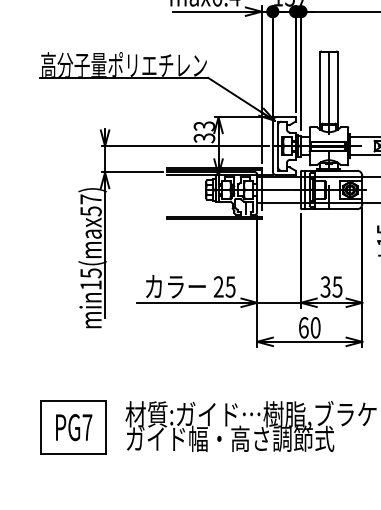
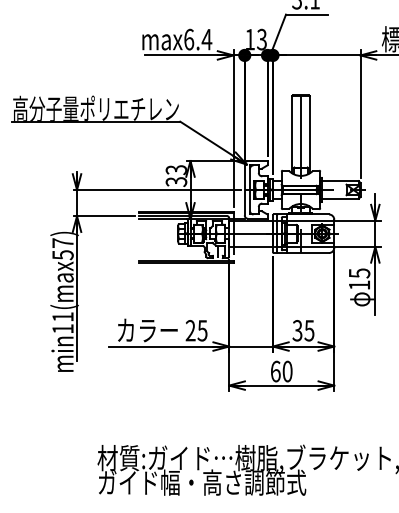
text: (90, 273) -> (62, 317), min15(max57) -> min11(max57)
part: (73, 427) -> (45, 471), removed

